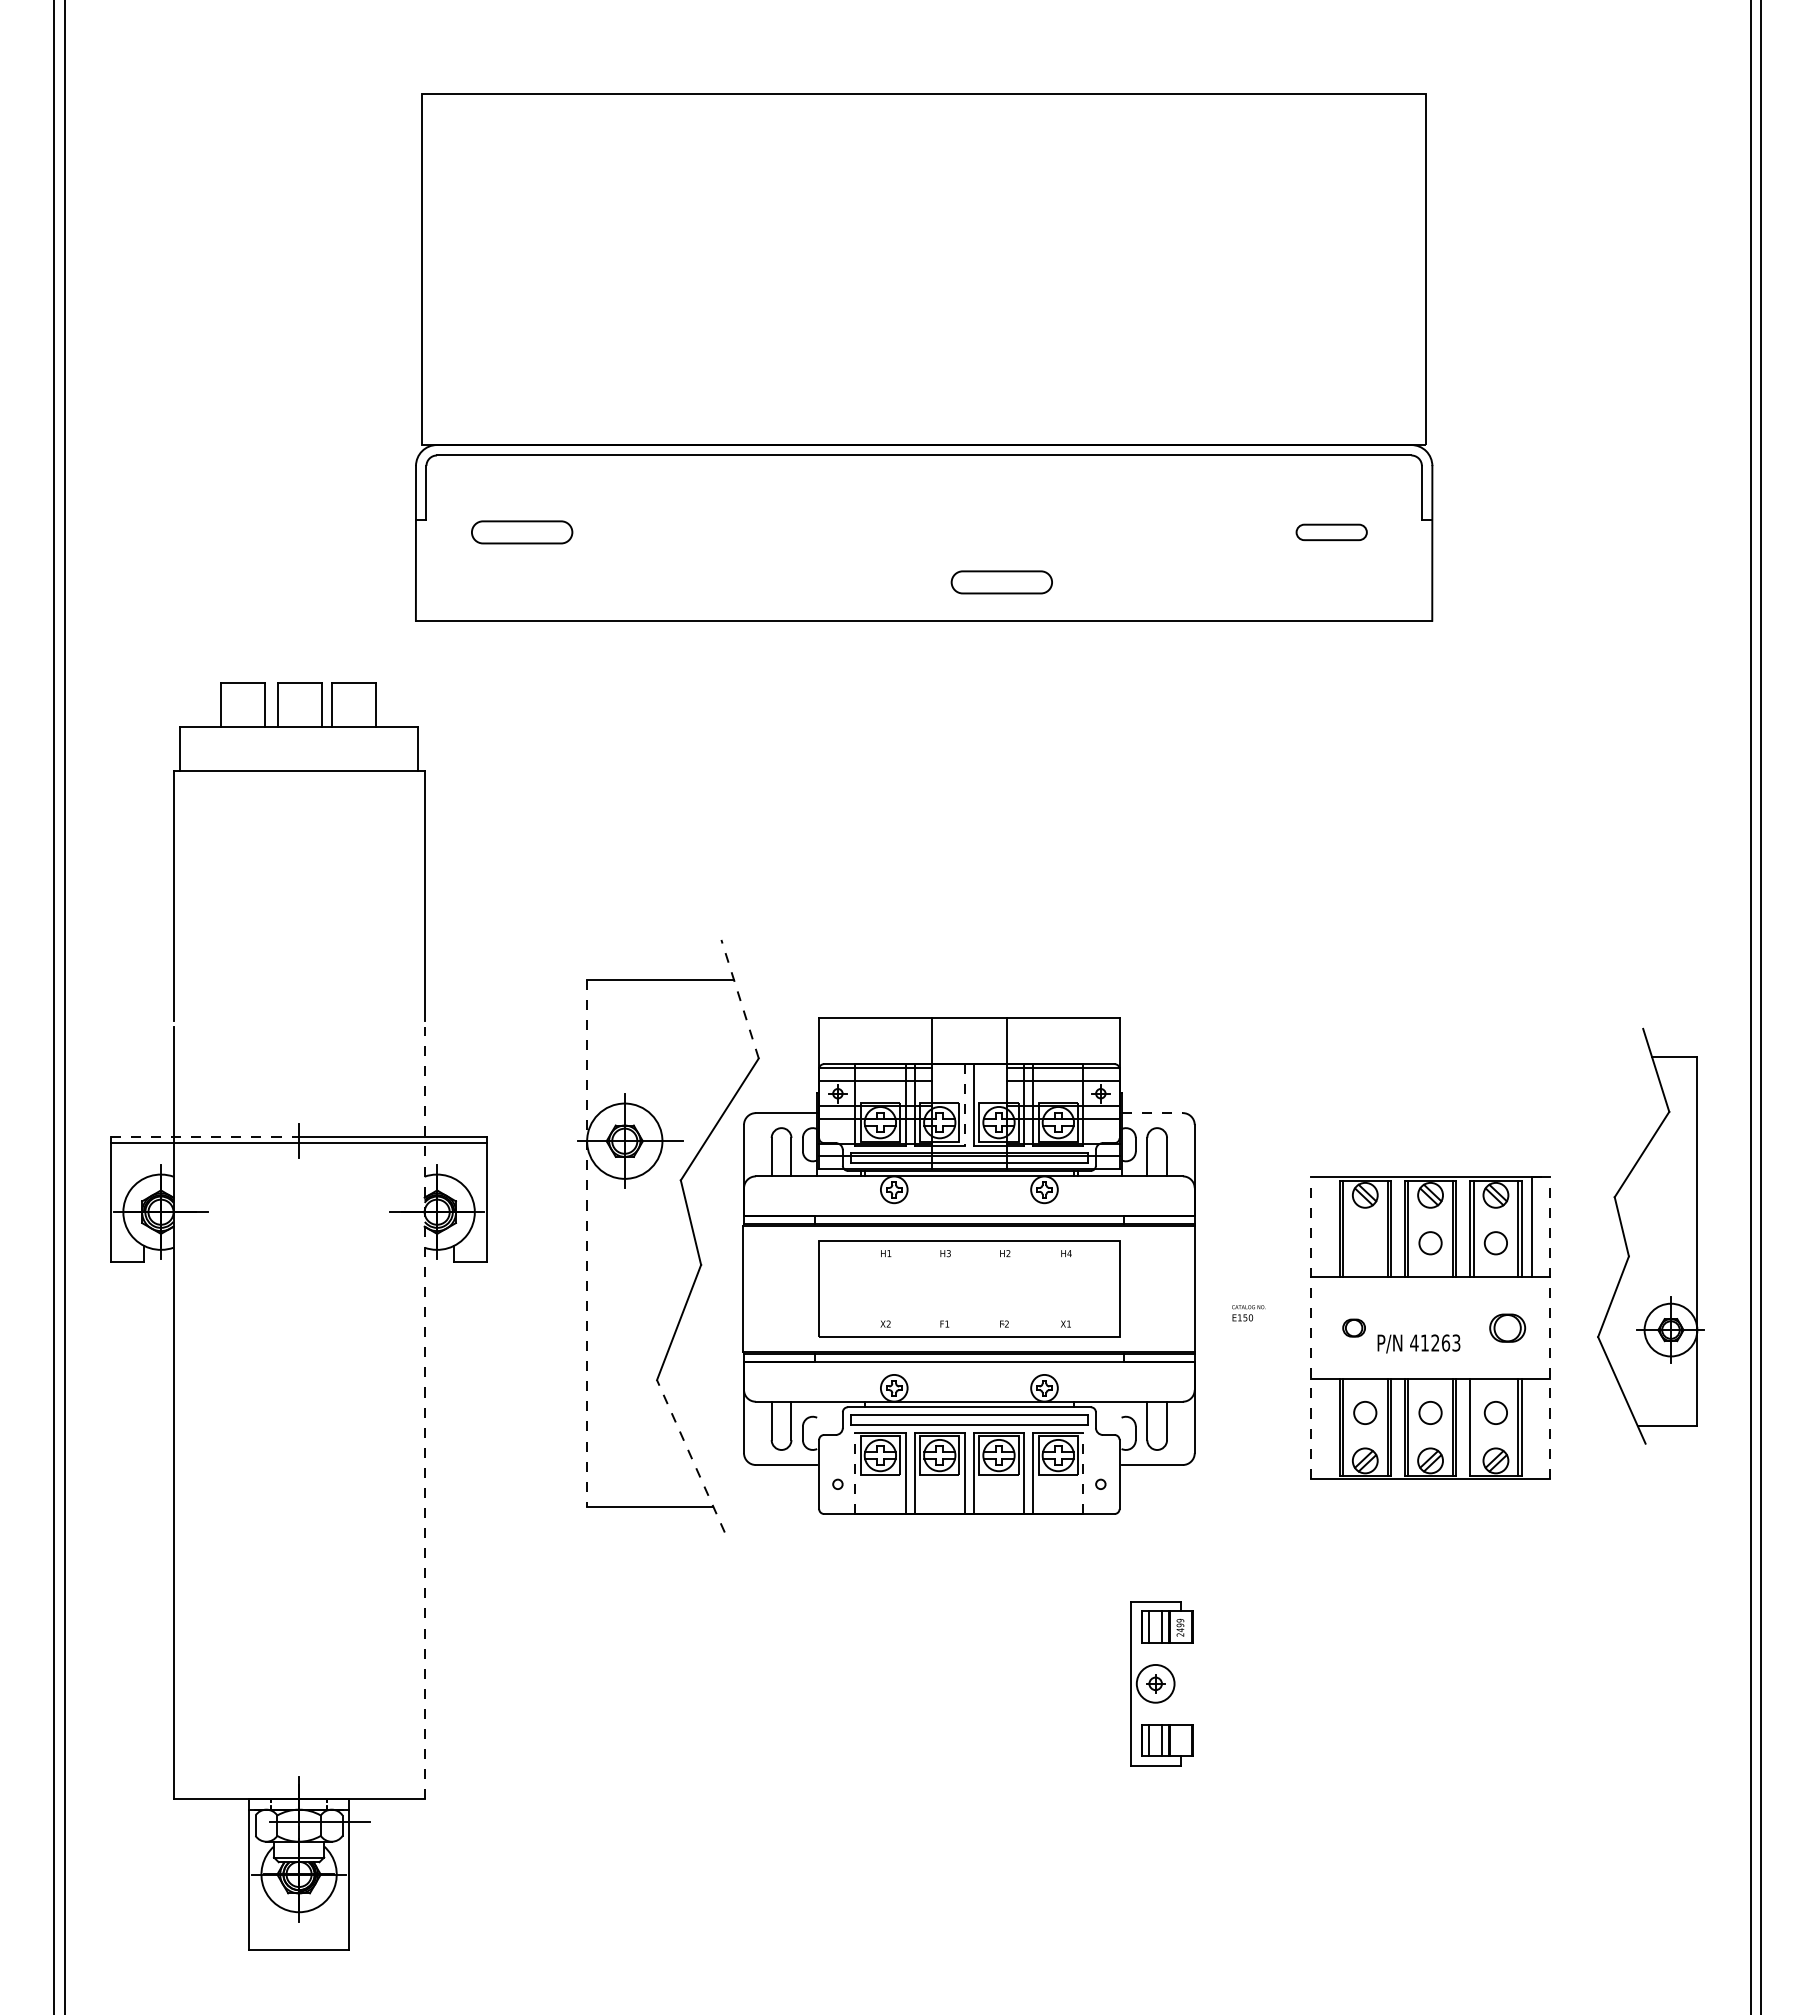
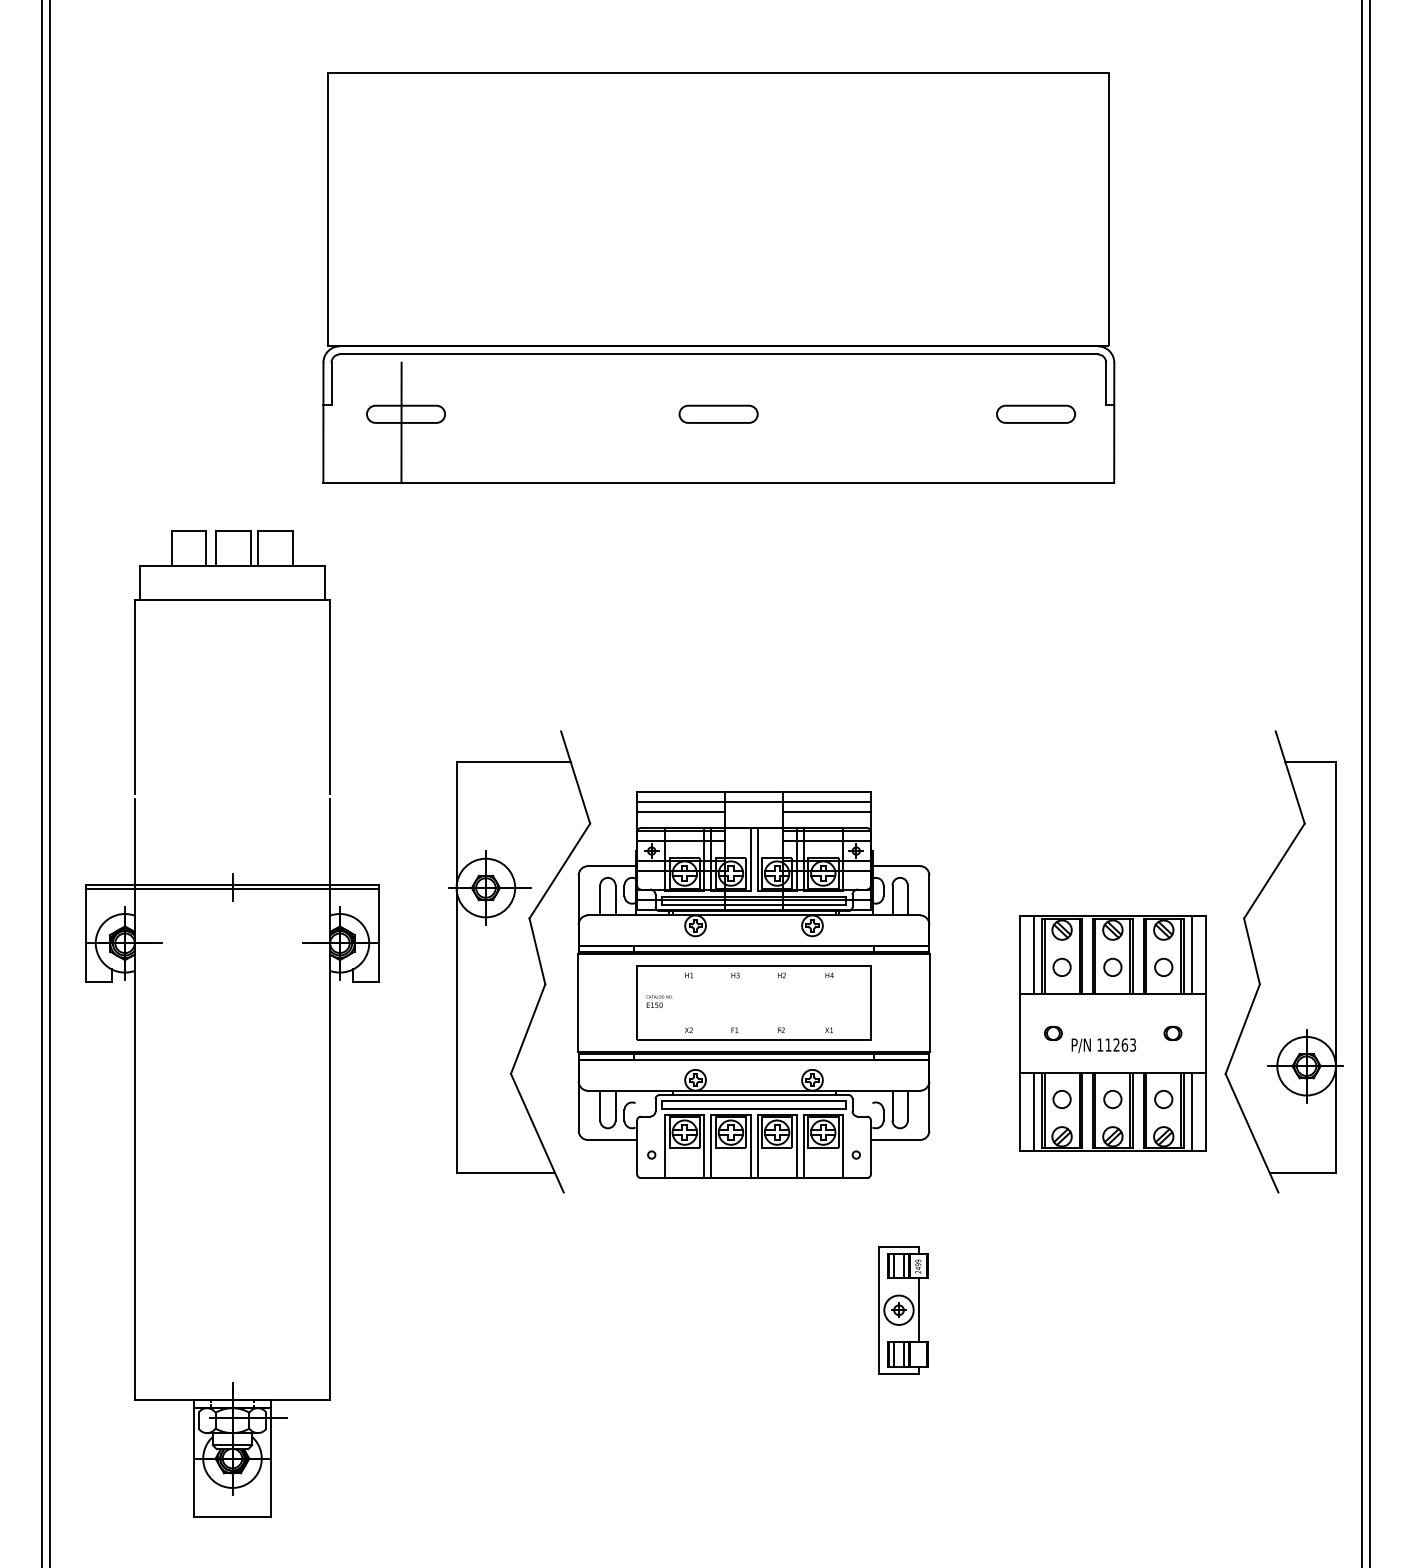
part: (1331, 532) -> (1035, 414), size x1.43
line: (516, 543) -> (401, 422), added
part: (1001, 582) -> (718, 414), moved
line: (739, 998) -> (575, 776), dashed -> solid
line: (969, 1030) -> (754, 801), added
line: (874, 1043) -> (680, 812), added
line: (1063, 1043) -> (827, 812), added
line: (964, 1104) -> (750, 859), dashed -> solid
line: (1152, 1113) -> (896, 866), dashed -> solid
line: (205, 1136) -> (159, 884), dashed -> solid
line: (1329, 1226) -> (1034, 954), added
part: (1650, 1236) -> (1284, 962), size x1.43
line: (587, 1243) -> (456, 967), dashed -> solid
circle: (1365, 1243) -> (1062, 967), added
text: (1248, 1313) -> (659, 1001), moved
part: (1507, 1327) -> (1172, 1032), size x0.62
line: (1311, 1328) -> (1020, 1033), dashed -> solid
line: (1549, 1328) -> (1205, 1033), dashed -> solid
text: (1414, 1342) -> (1100, 1044), 41263 -> 11263
line: (424, 1412) -> (330, 1099), dashed -> solid
line: (1473, 1427) -> (1146, 1110), added
line: (1329, 1428) -> (1034, 1111), added
line: (1531, 1428) -> (1191, 1111), added
line: (690, 1455) -> (537, 1132), dashed -> solid
line: (855, 1473) -> (665, 1146), dashed -> solid
line: (1083, 1473) -> (842, 1146), dashed -> solid
line: (1180, 1683) -> (918, 1309), added

